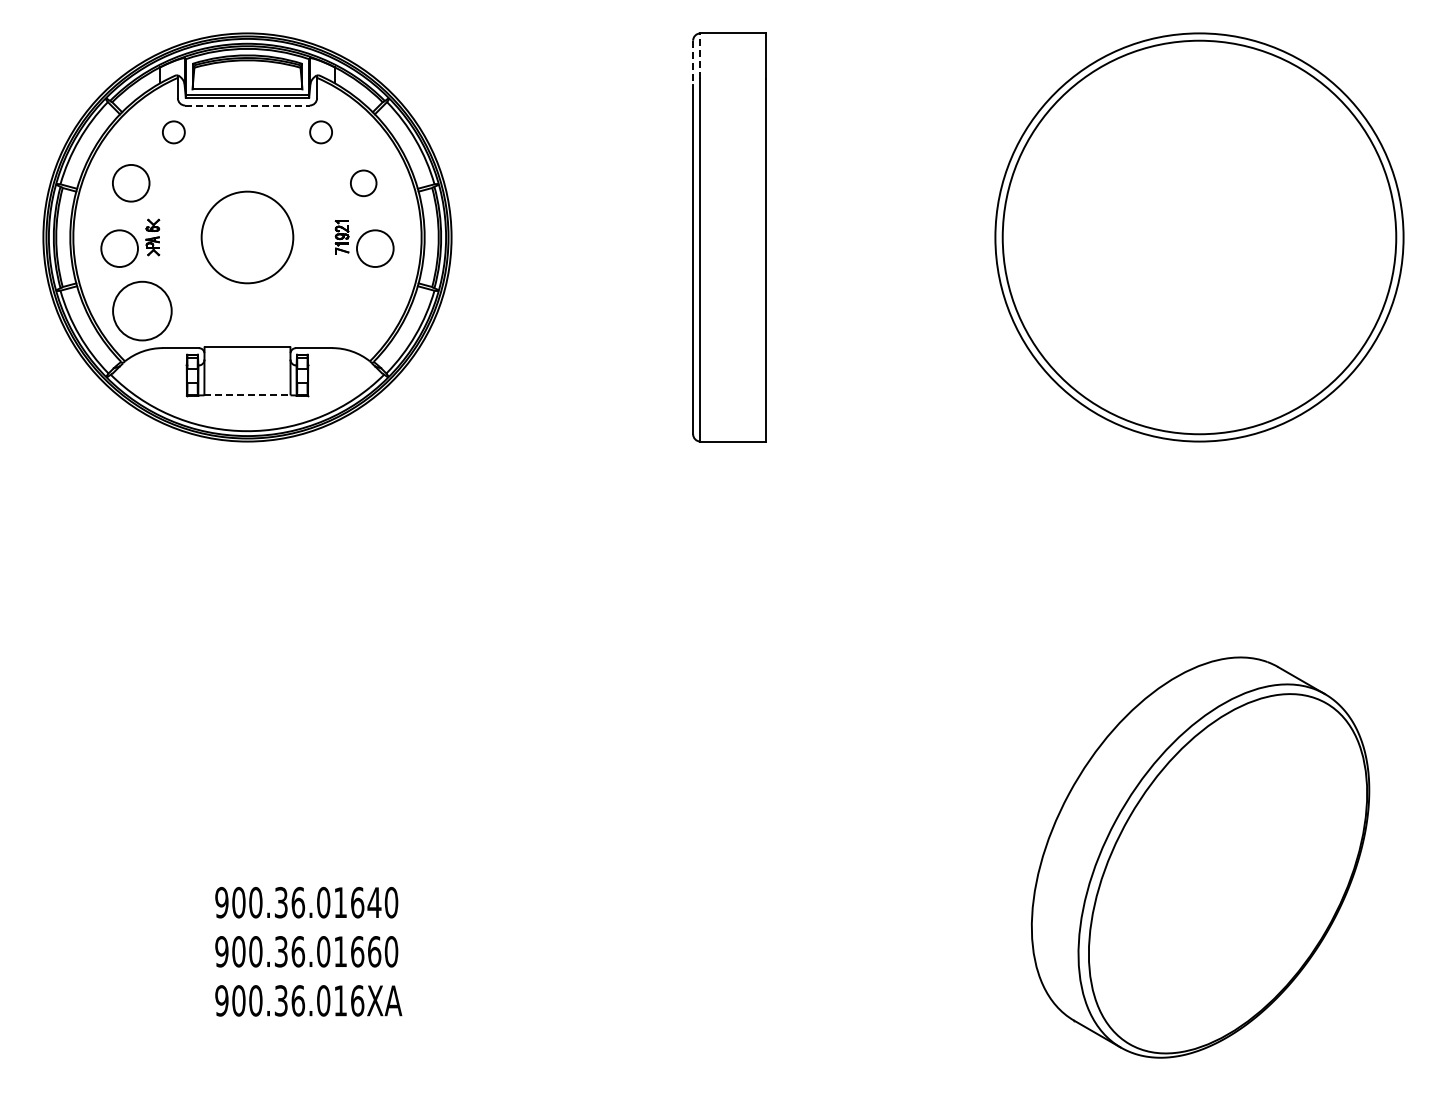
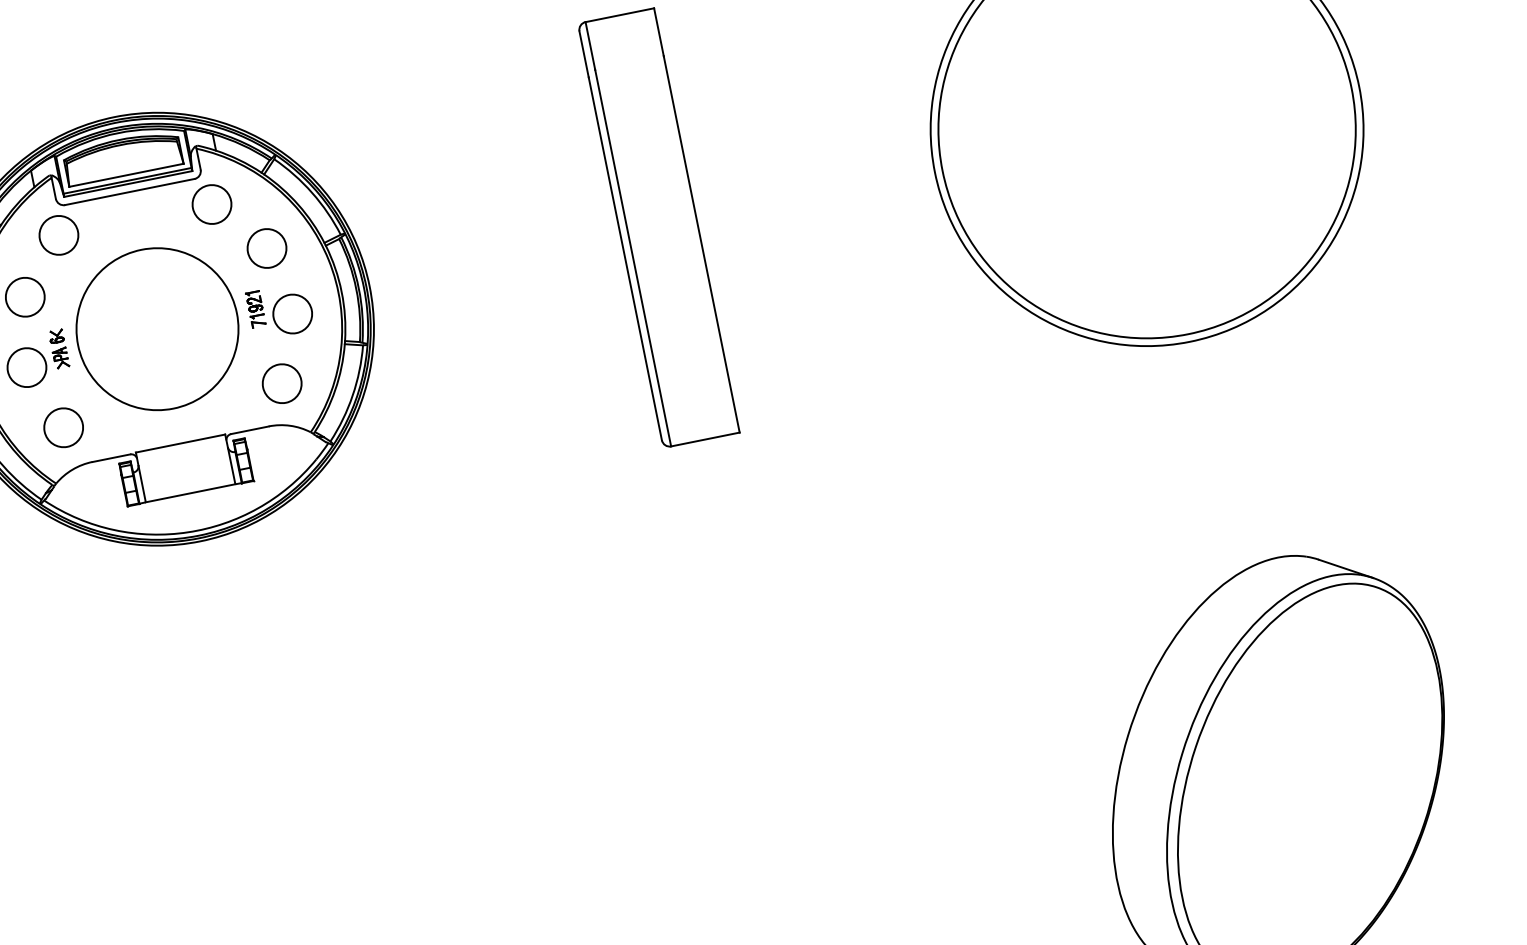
line: (700, 55) -> (590, 45), dashed -> solid
line: (693, 63) -> (584, 54), dashed -> solid
line: (247, 105) -> (129, 192), dashed -> solid
circle: (173, 132) -> (58, 235), size x1.67
circle: (320, 132) -> (211, 204), size x1.67
circle: (363, 183) -> (266, 248), size x1.43
circle: (247, 237) -> (157, 329), size x1.67
circle: (142, 310) -> (63, 427), size x0.62
circle: (352, 310) -> (281, 383), added
line: (247, 395) -> (190, 493), dashed -> solid

